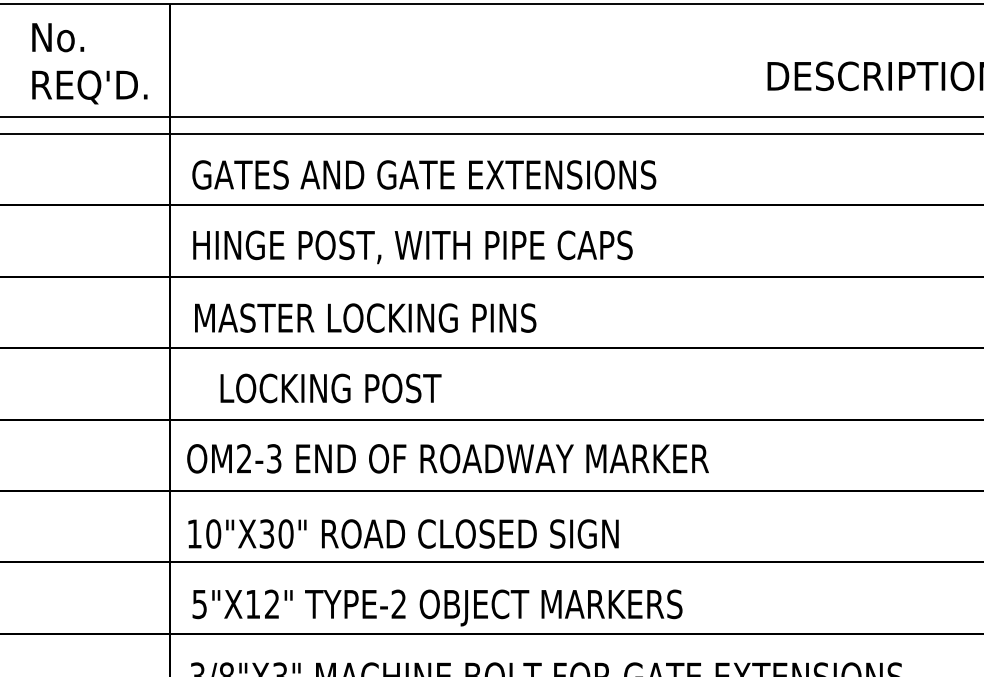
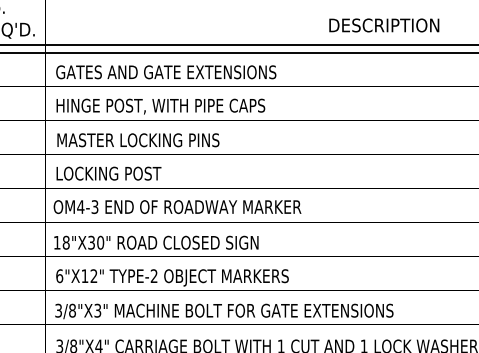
text: (329, 388) -> (108, 173), moved
text: (243, 457) -> (80, 206), OM2-3 -> OM4-3
text: (212, 533) -> (65, 242), 10"X30" -> 18"X30"
text: (199, 605) -> (59, 276), 5"X12" -> 6"X12"

